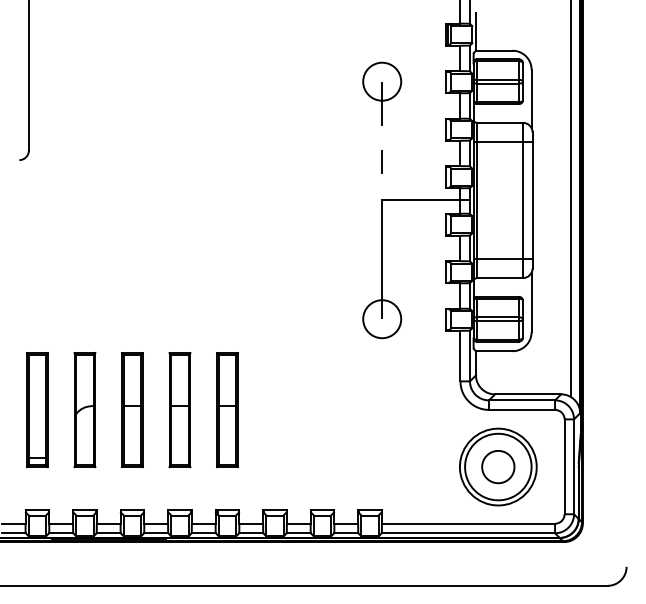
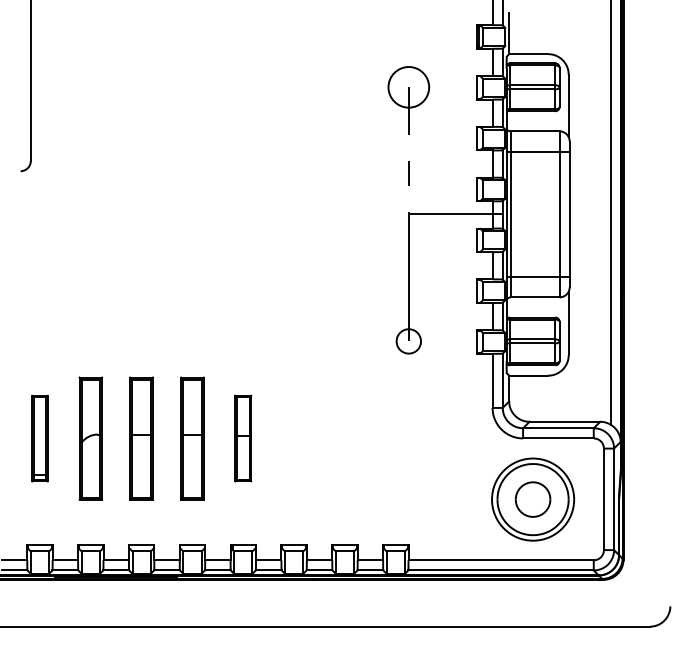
circle: (382, 319) -> (409, 341), size x0.6
part: (227, 409) -> (243, 438), size x0.7
part: (37, 410) -> (40, 439), size x0.7

